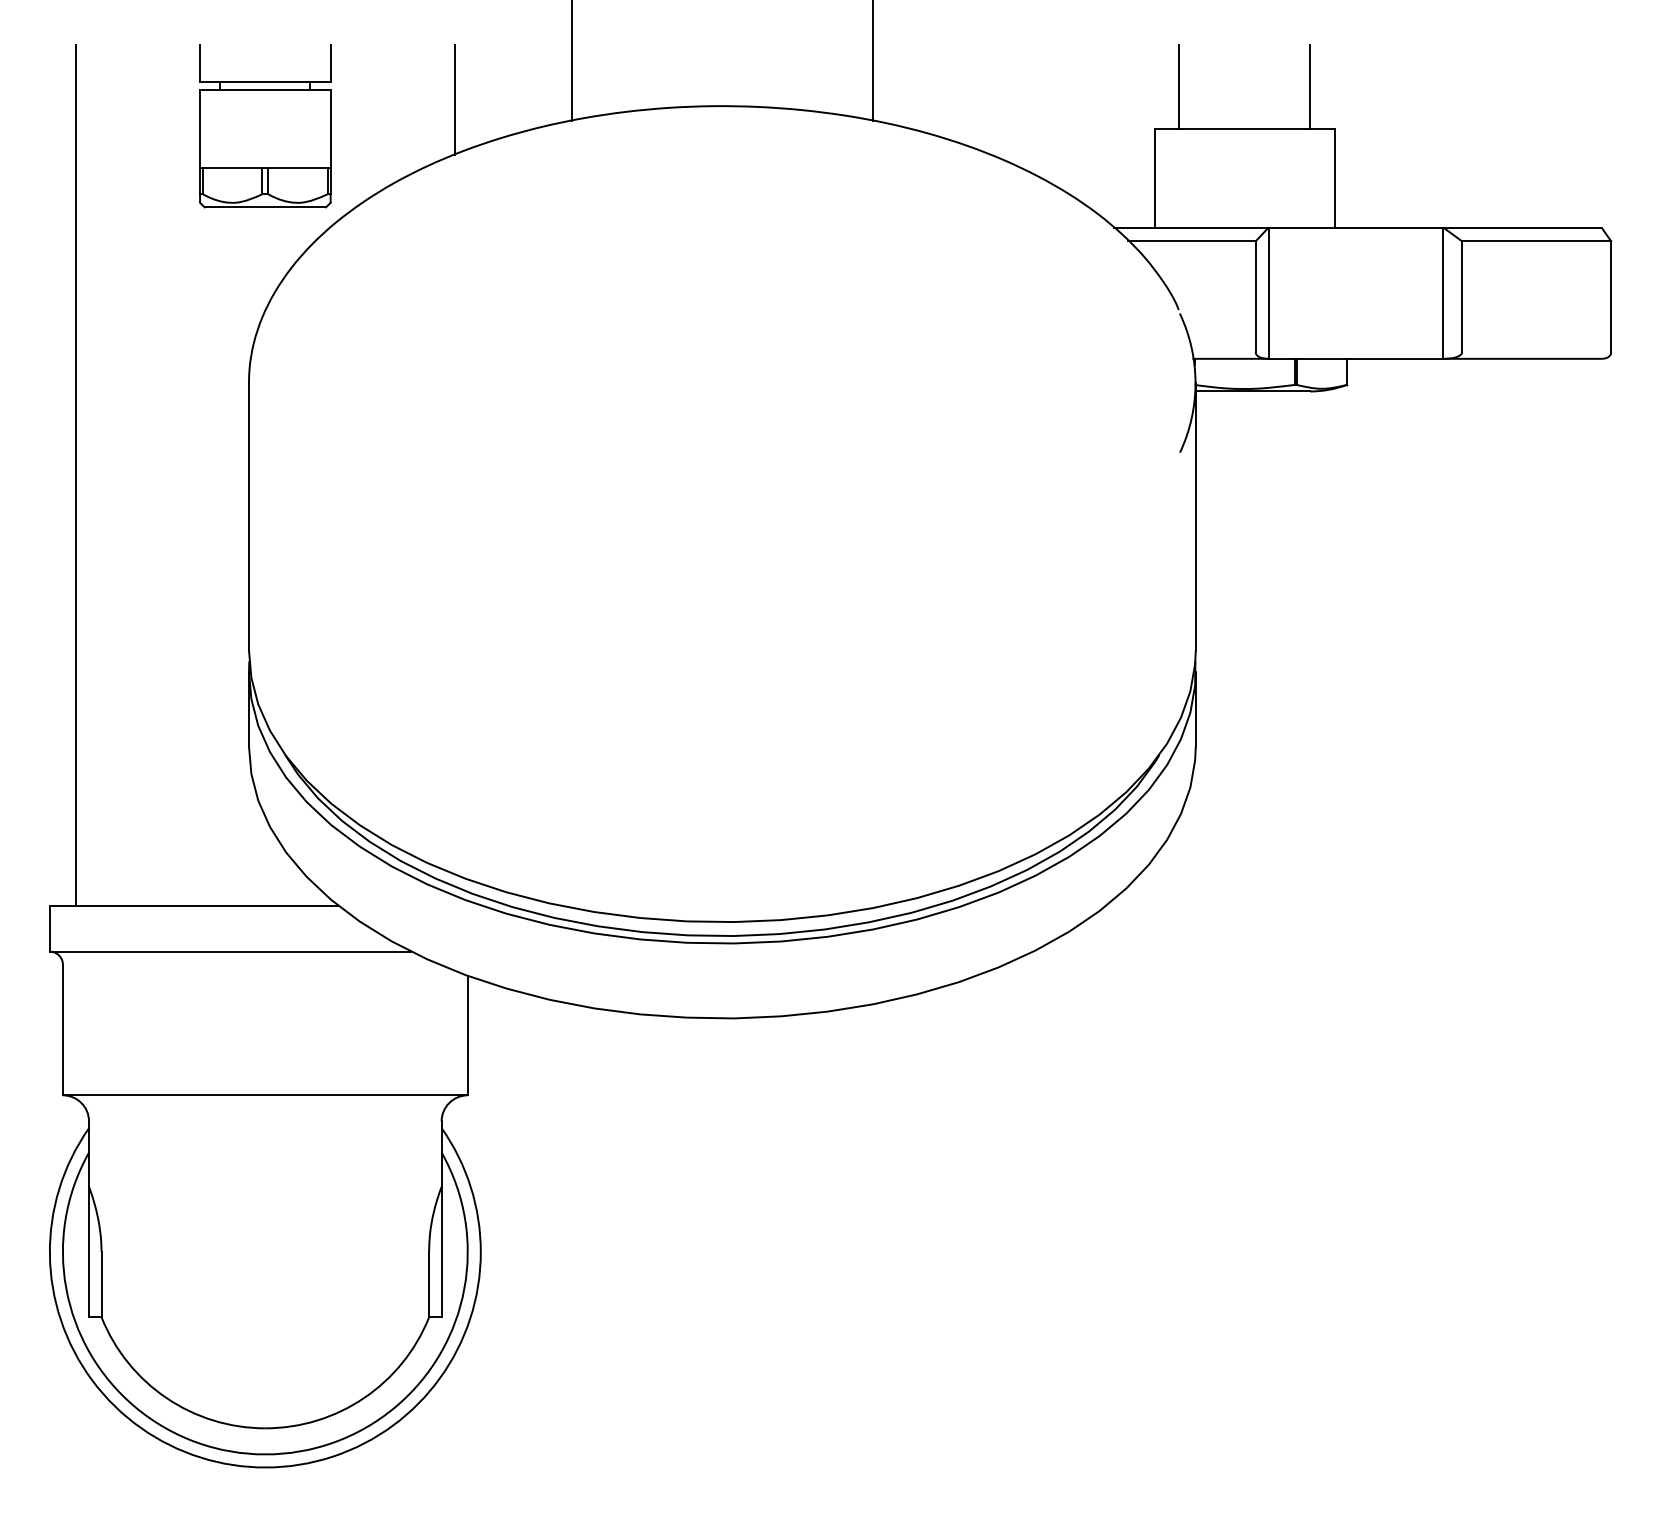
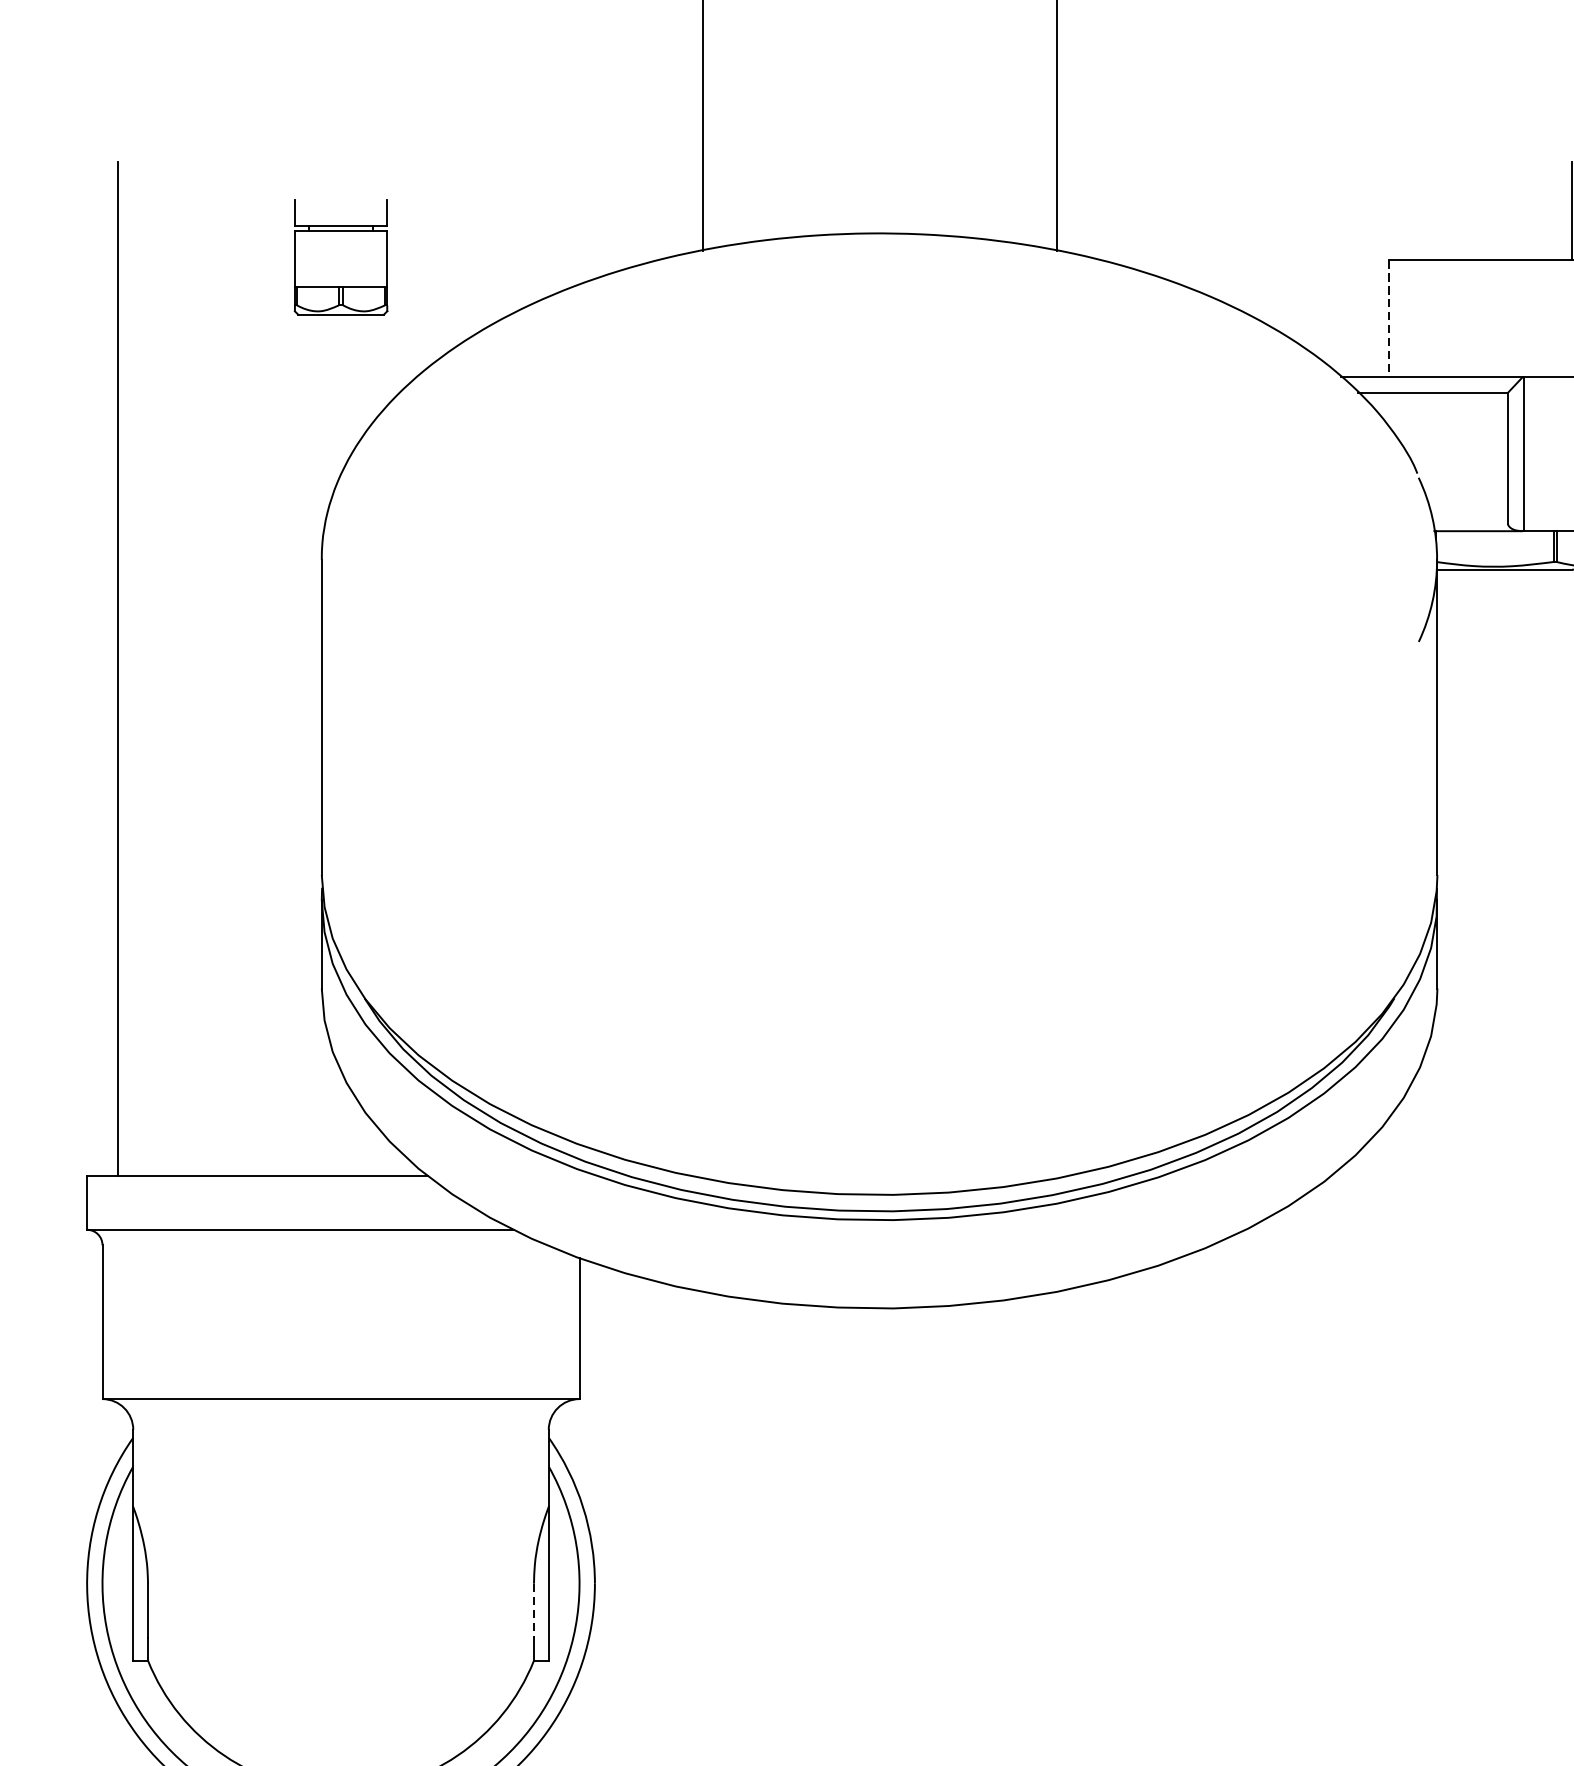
line: (1179, 87) -> (1418, 211), removed
line: (454, 99) -> (563, 225), removed
part: (265, 126) -> (341, 257), size x0.6
line: (1154, 178) -> (1388, 318), solid -> dashed
line: (429, 1275) -> (534, 1611), solid -> dashed

